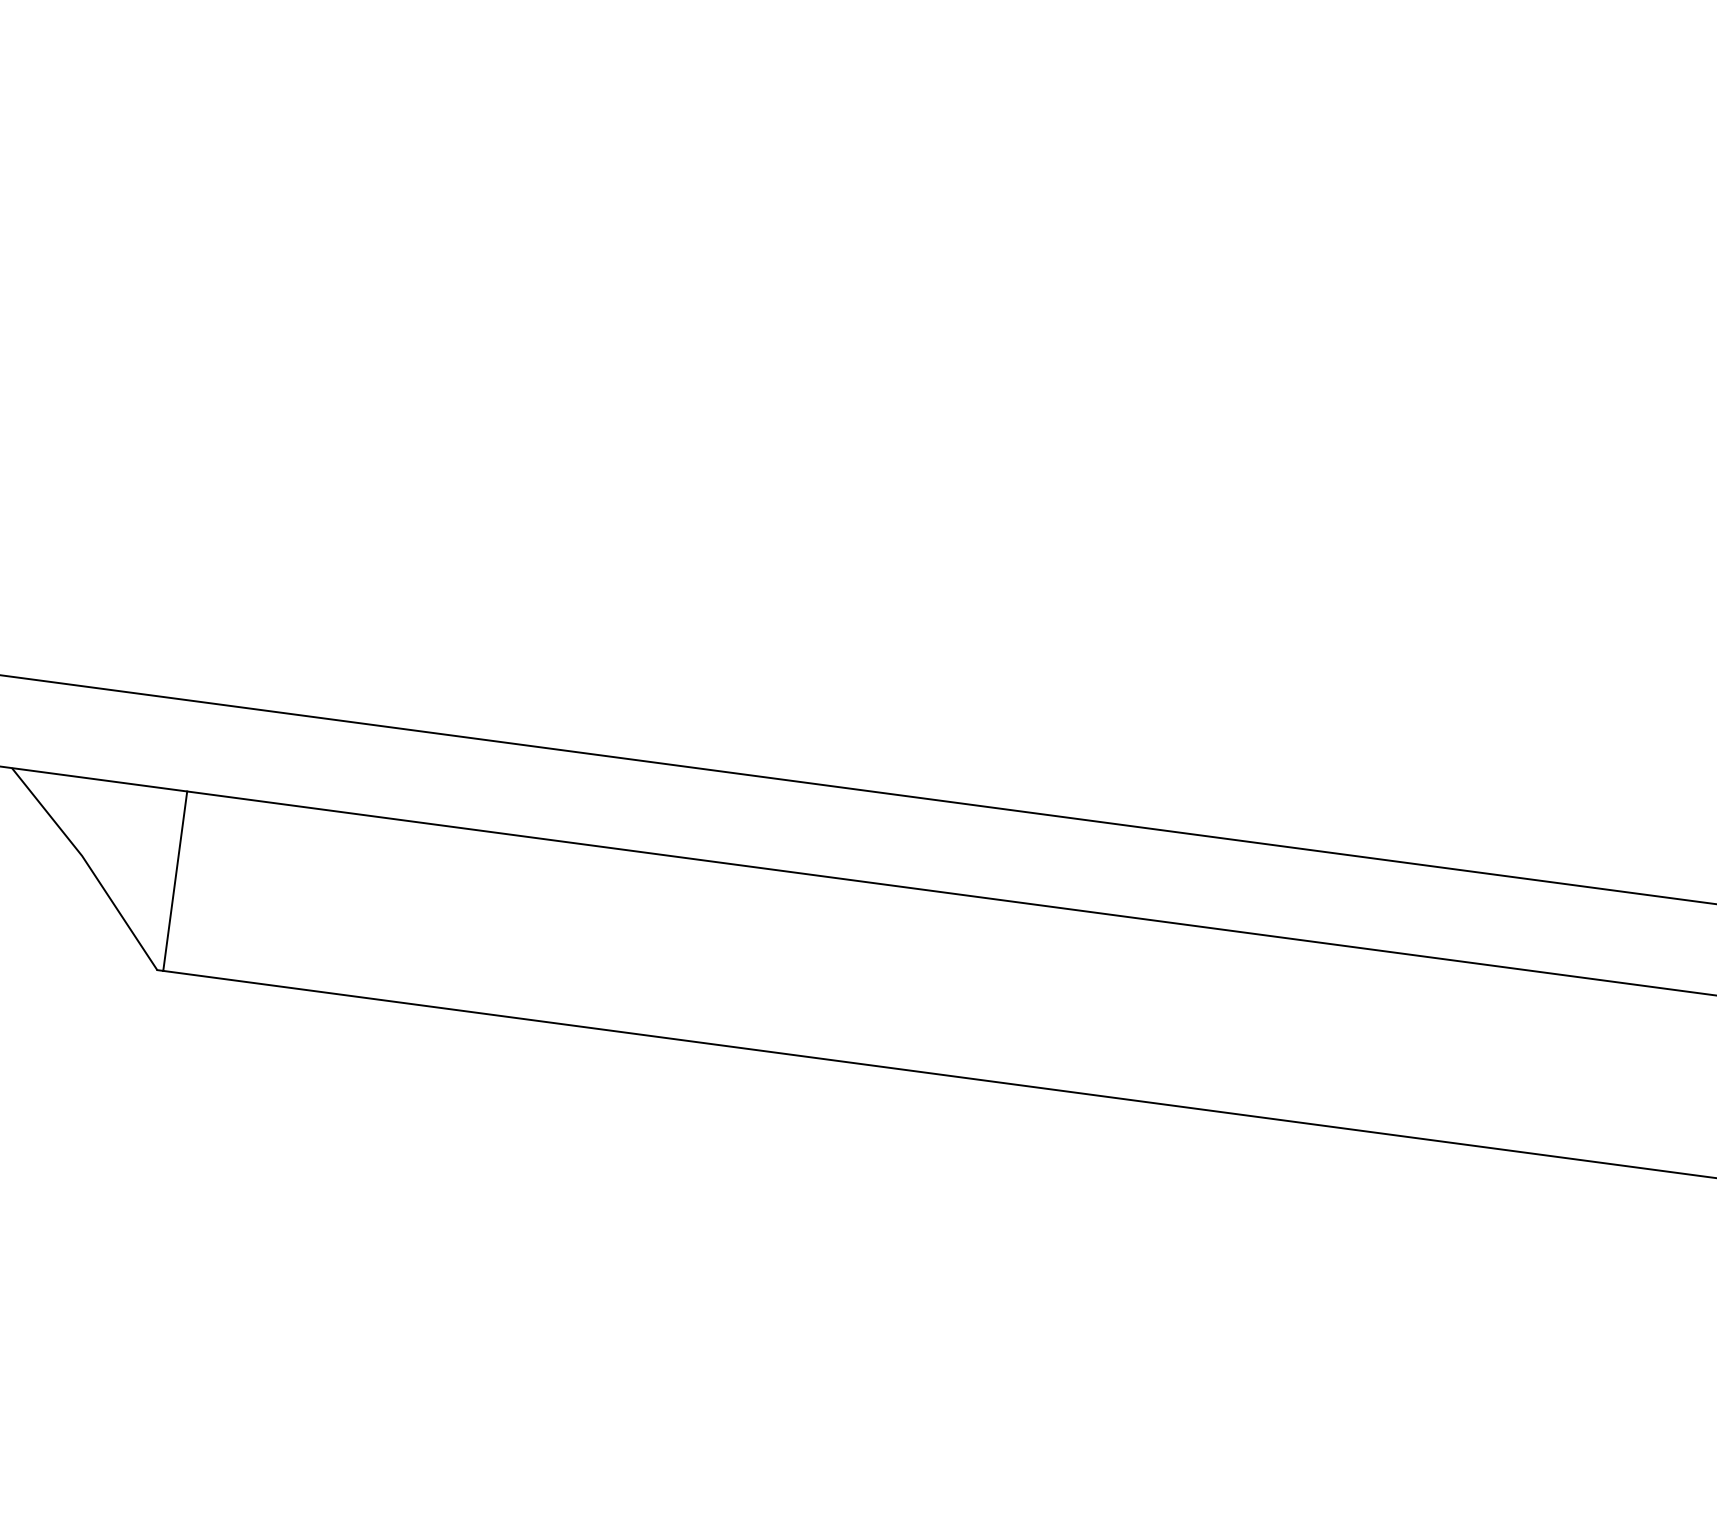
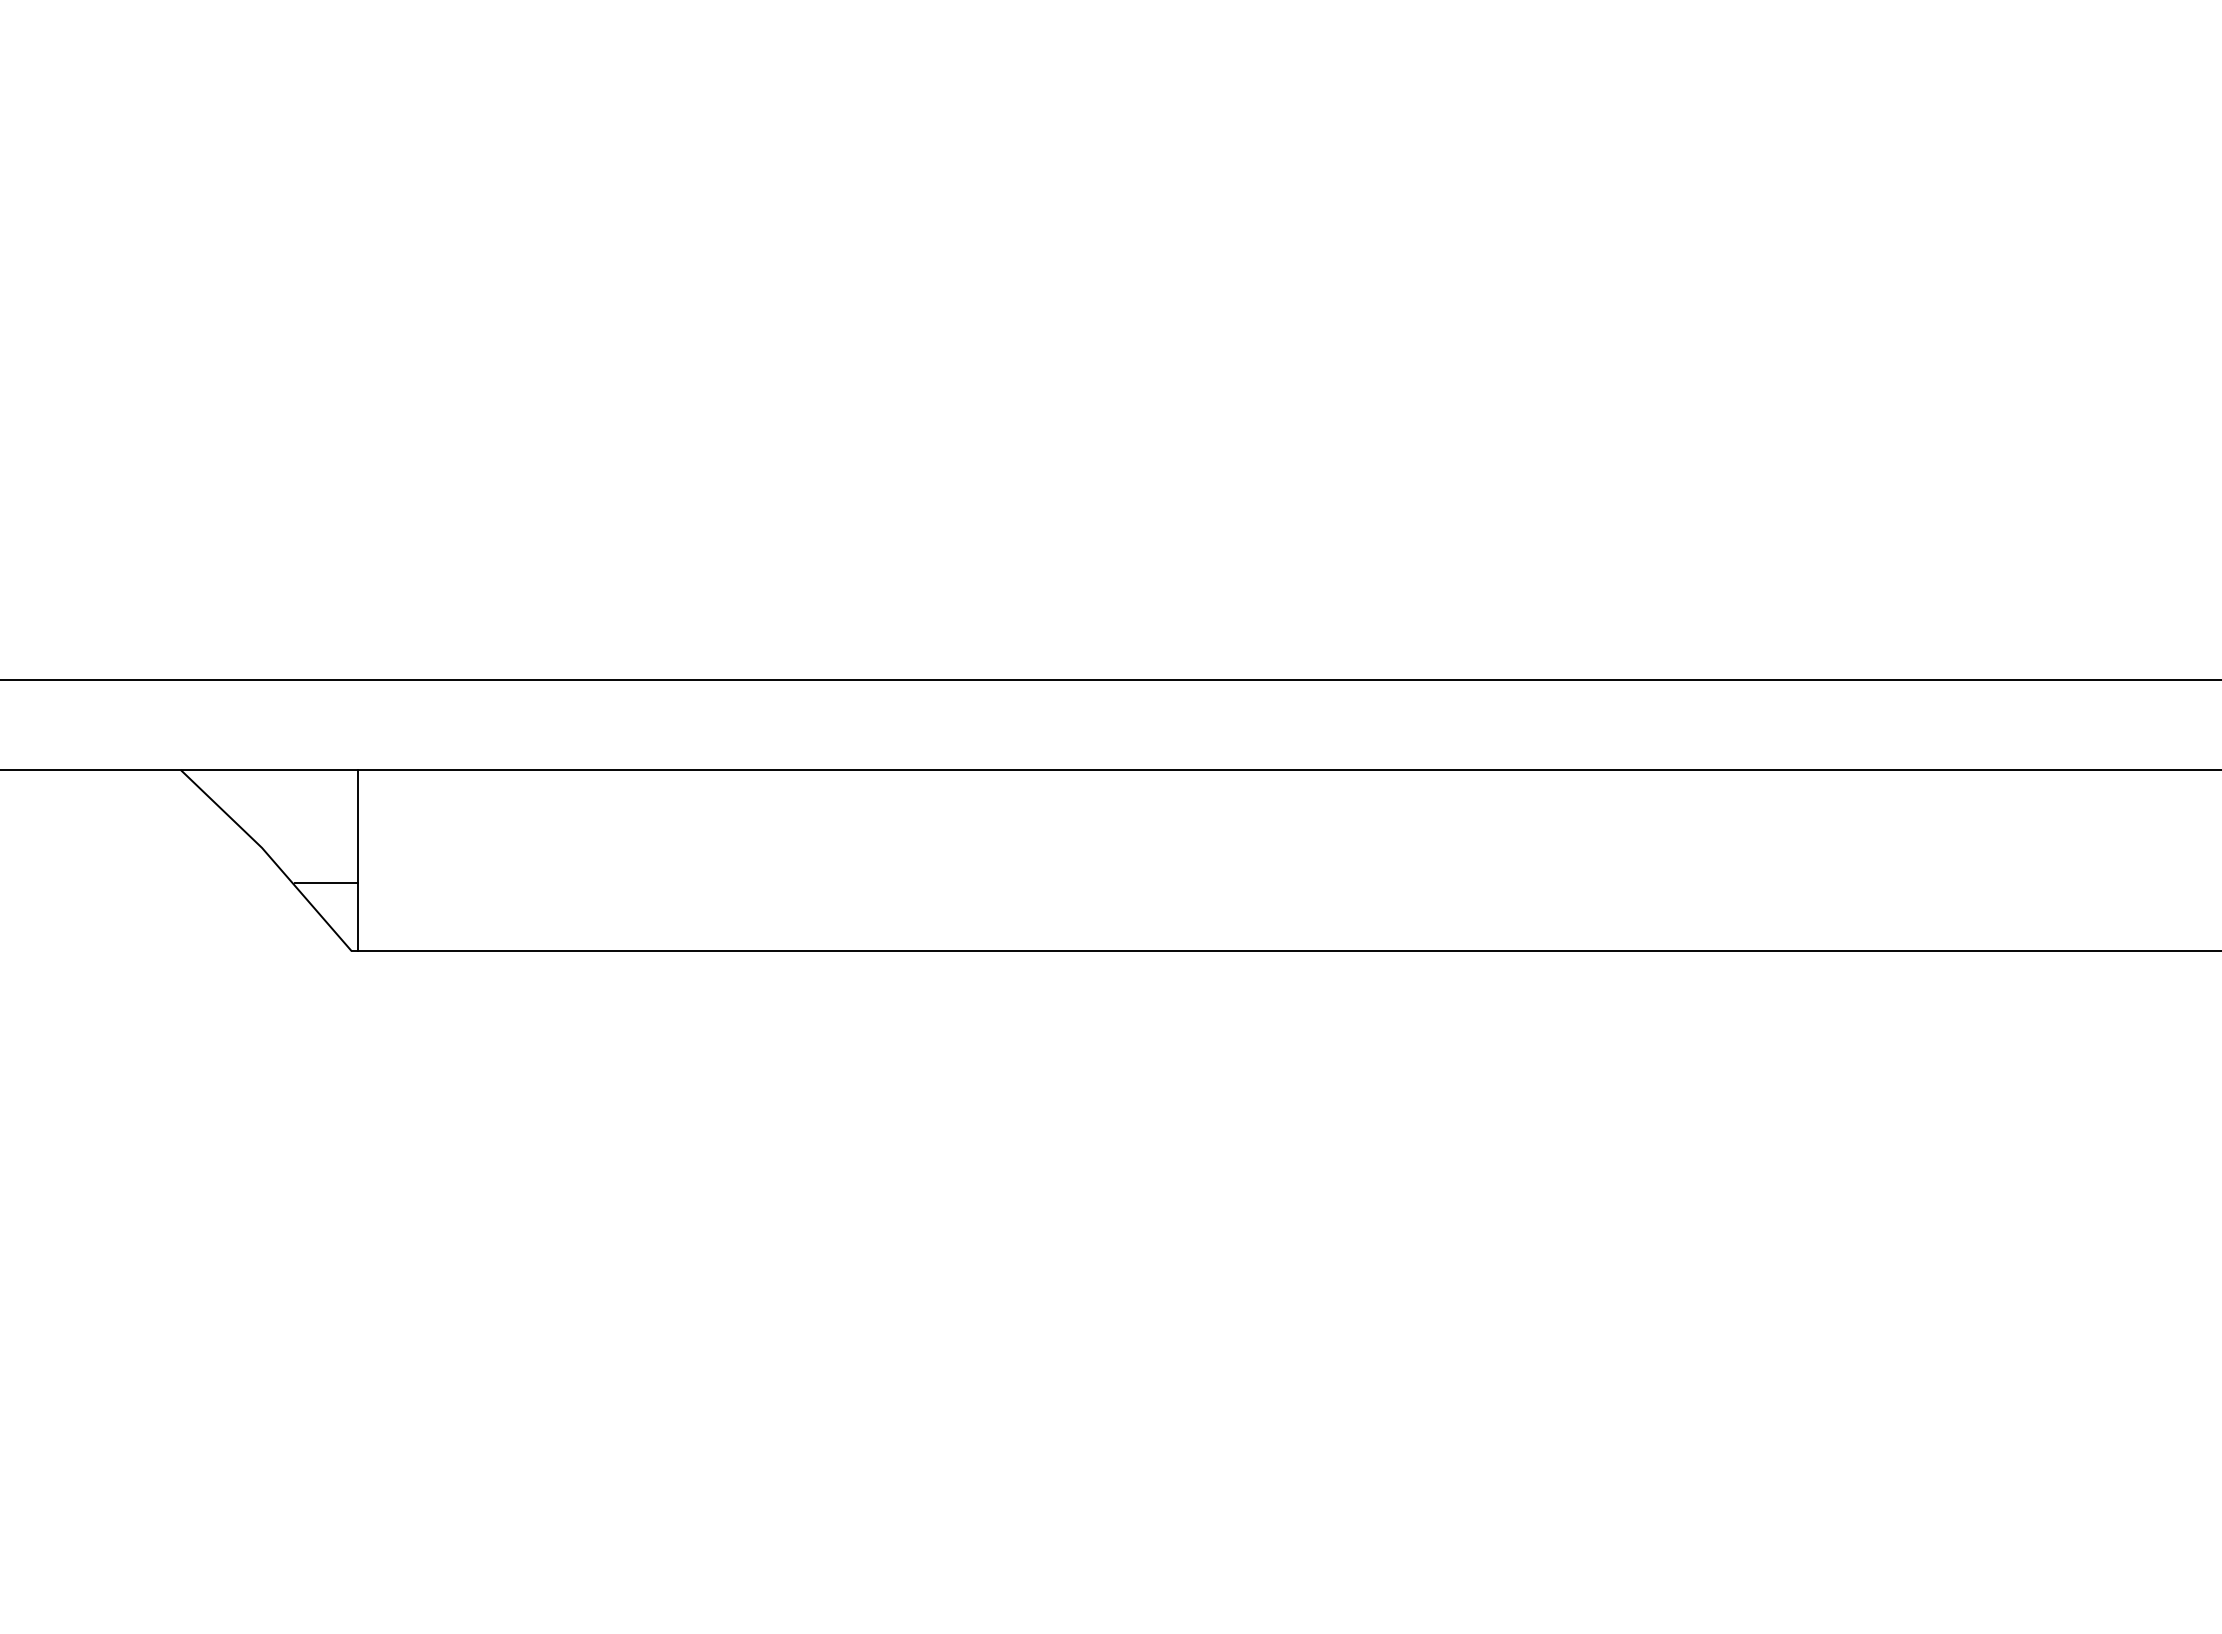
line: (140, 899) -> (325, 883), added

